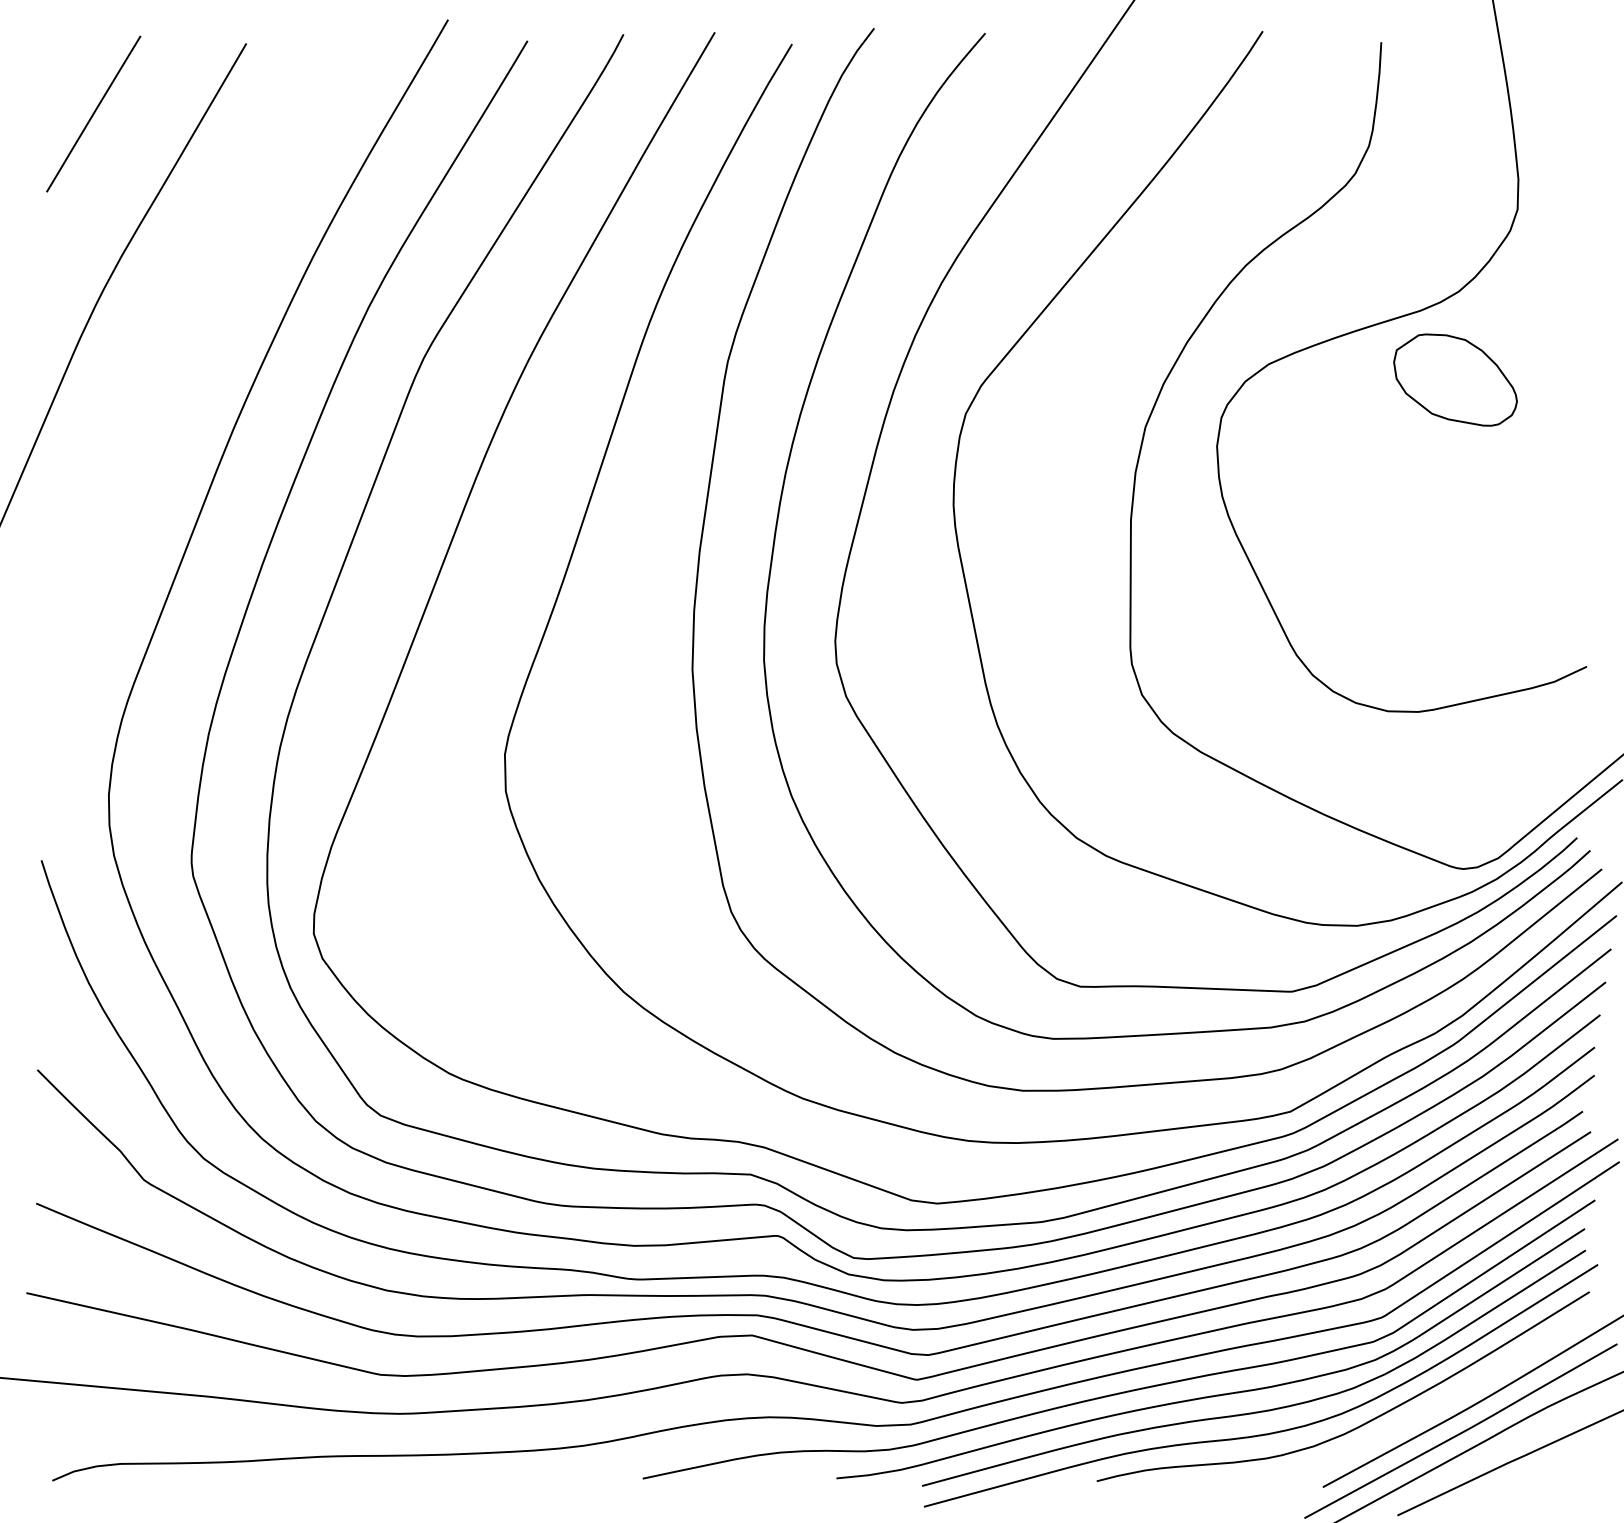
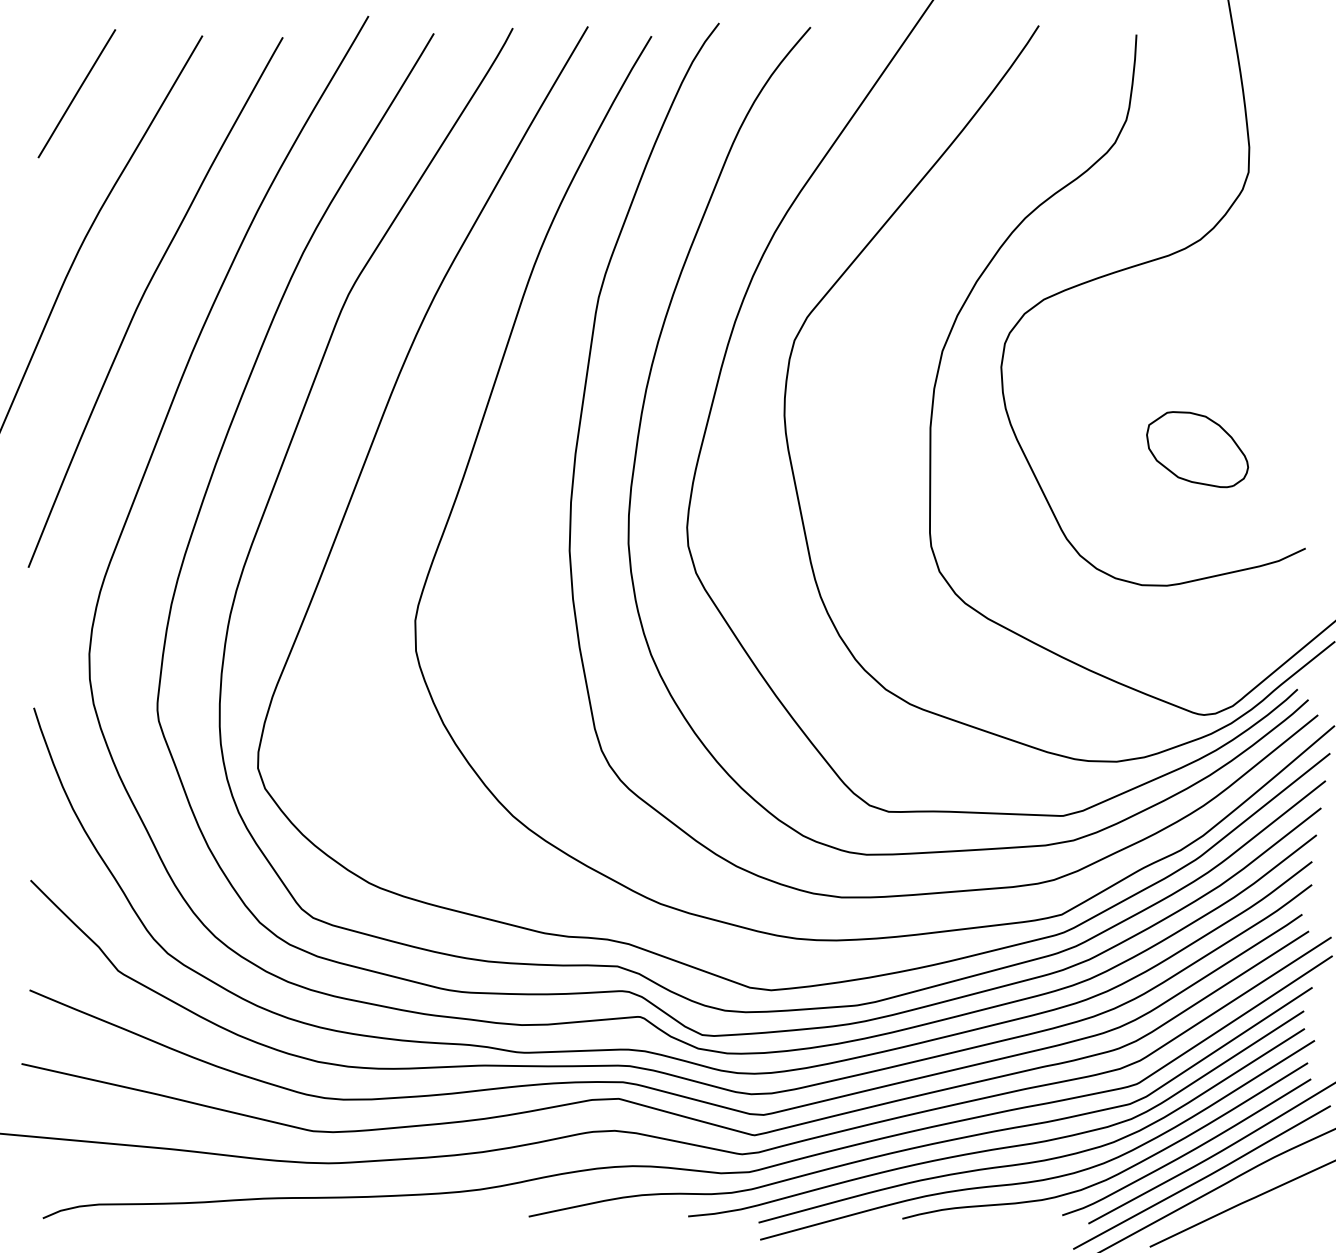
curve: (174, 361) -> (143, 297), added
part: (1455, 379) -> (1197, 449), moved
curve: (1444, 1399) -> (1188, 1151), added

